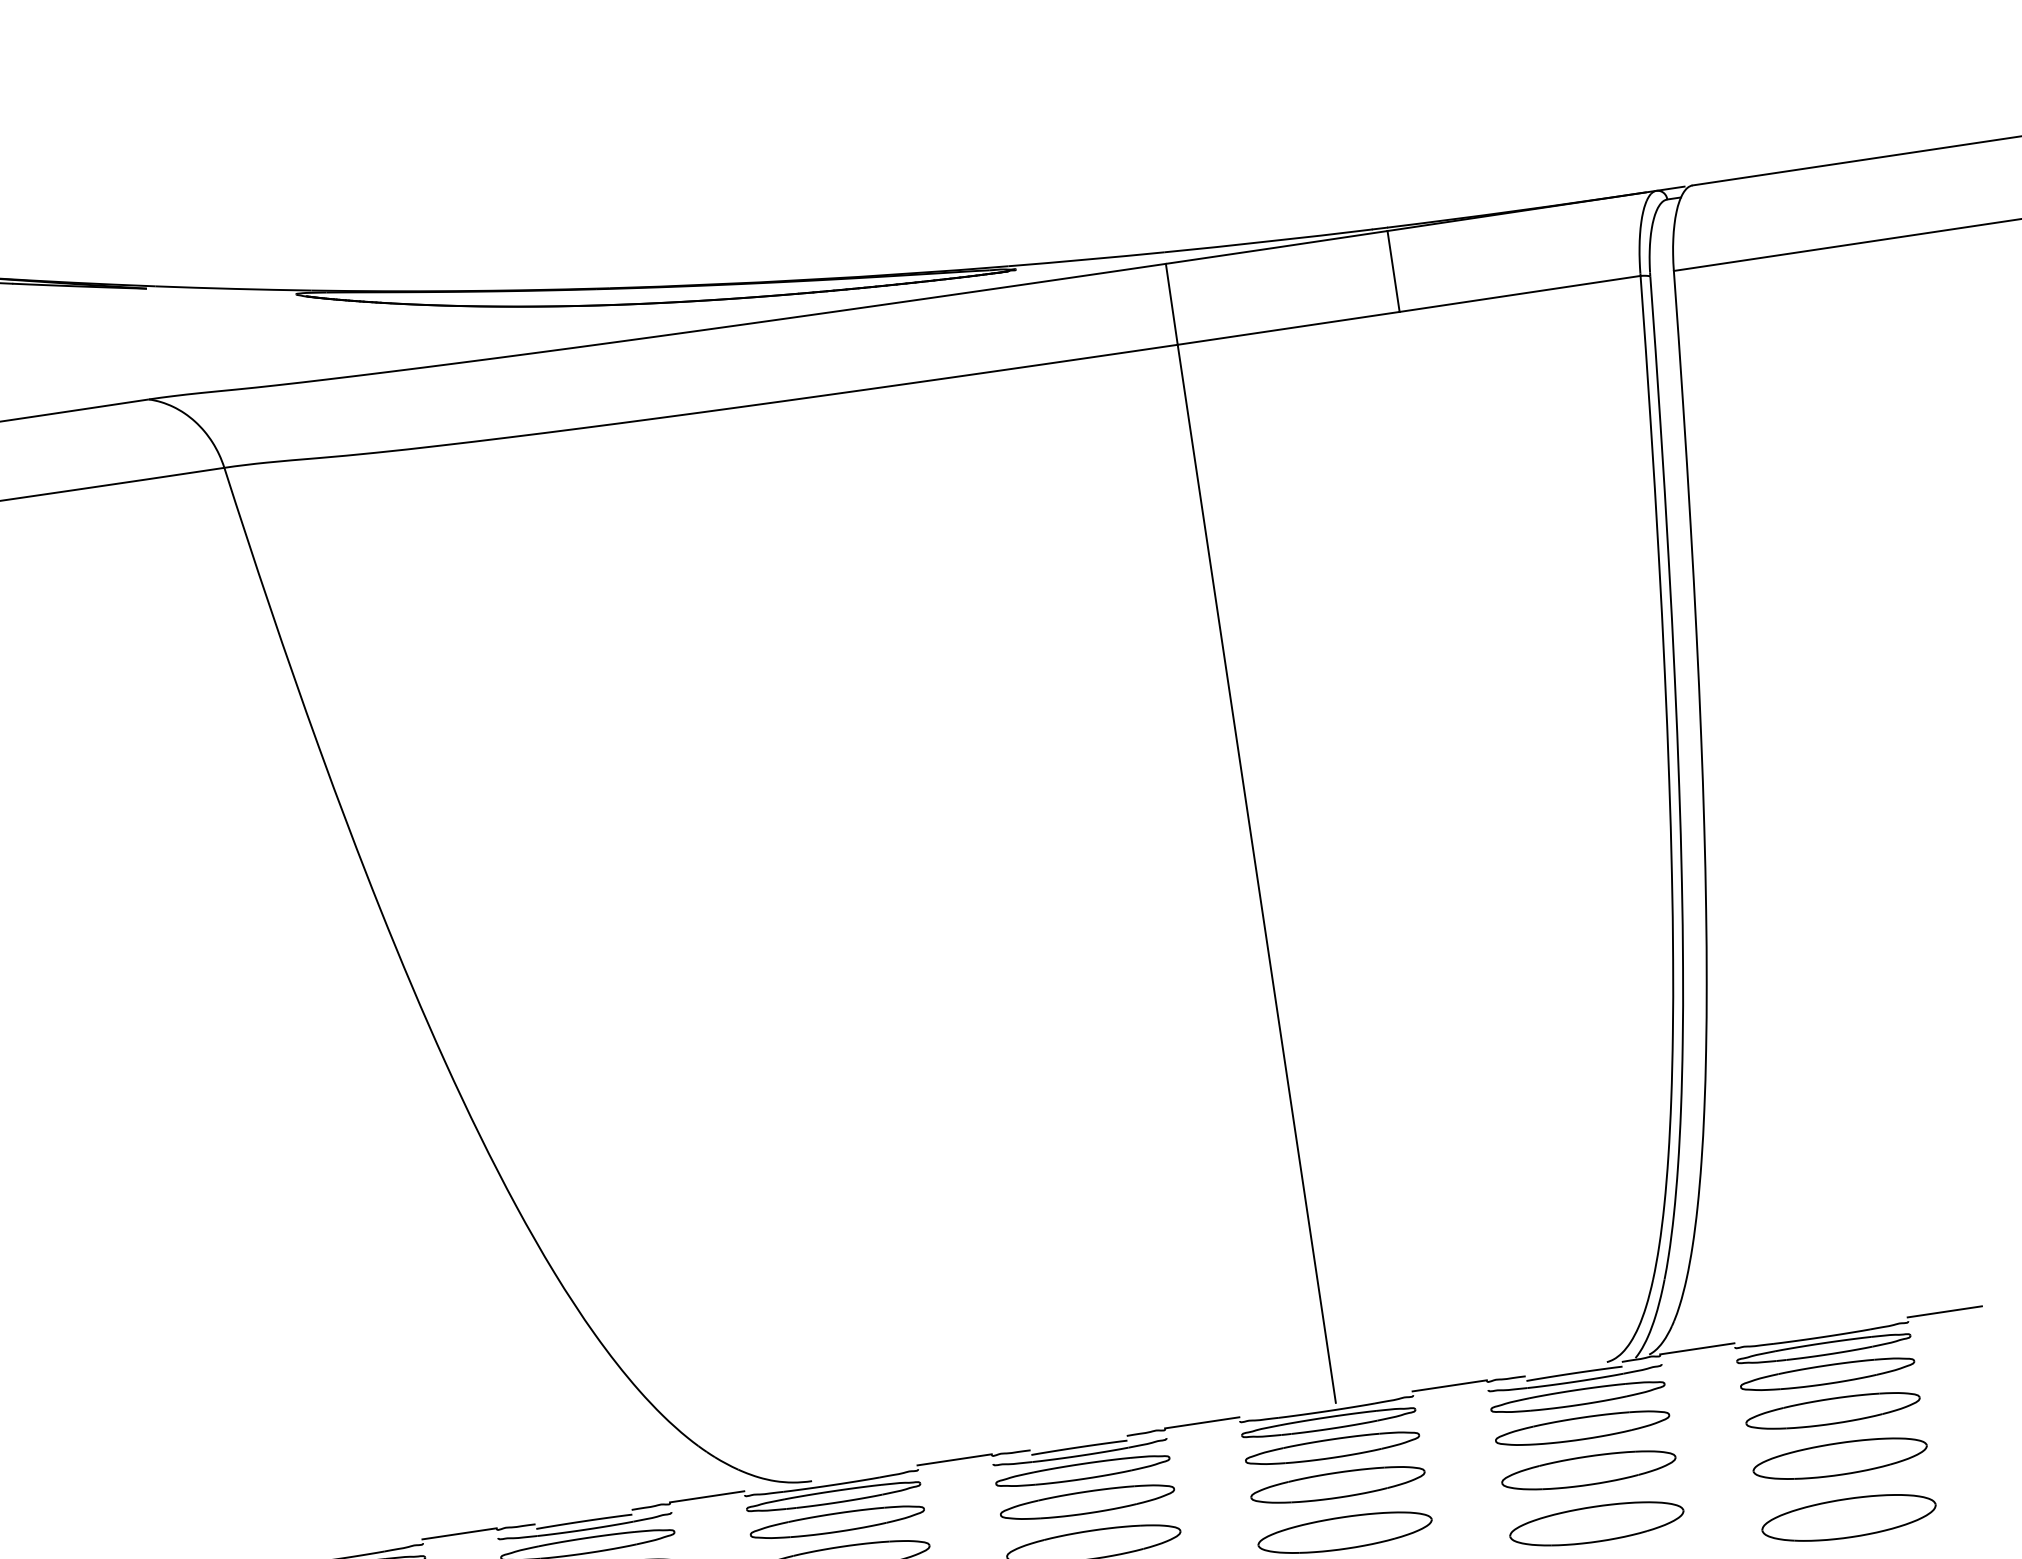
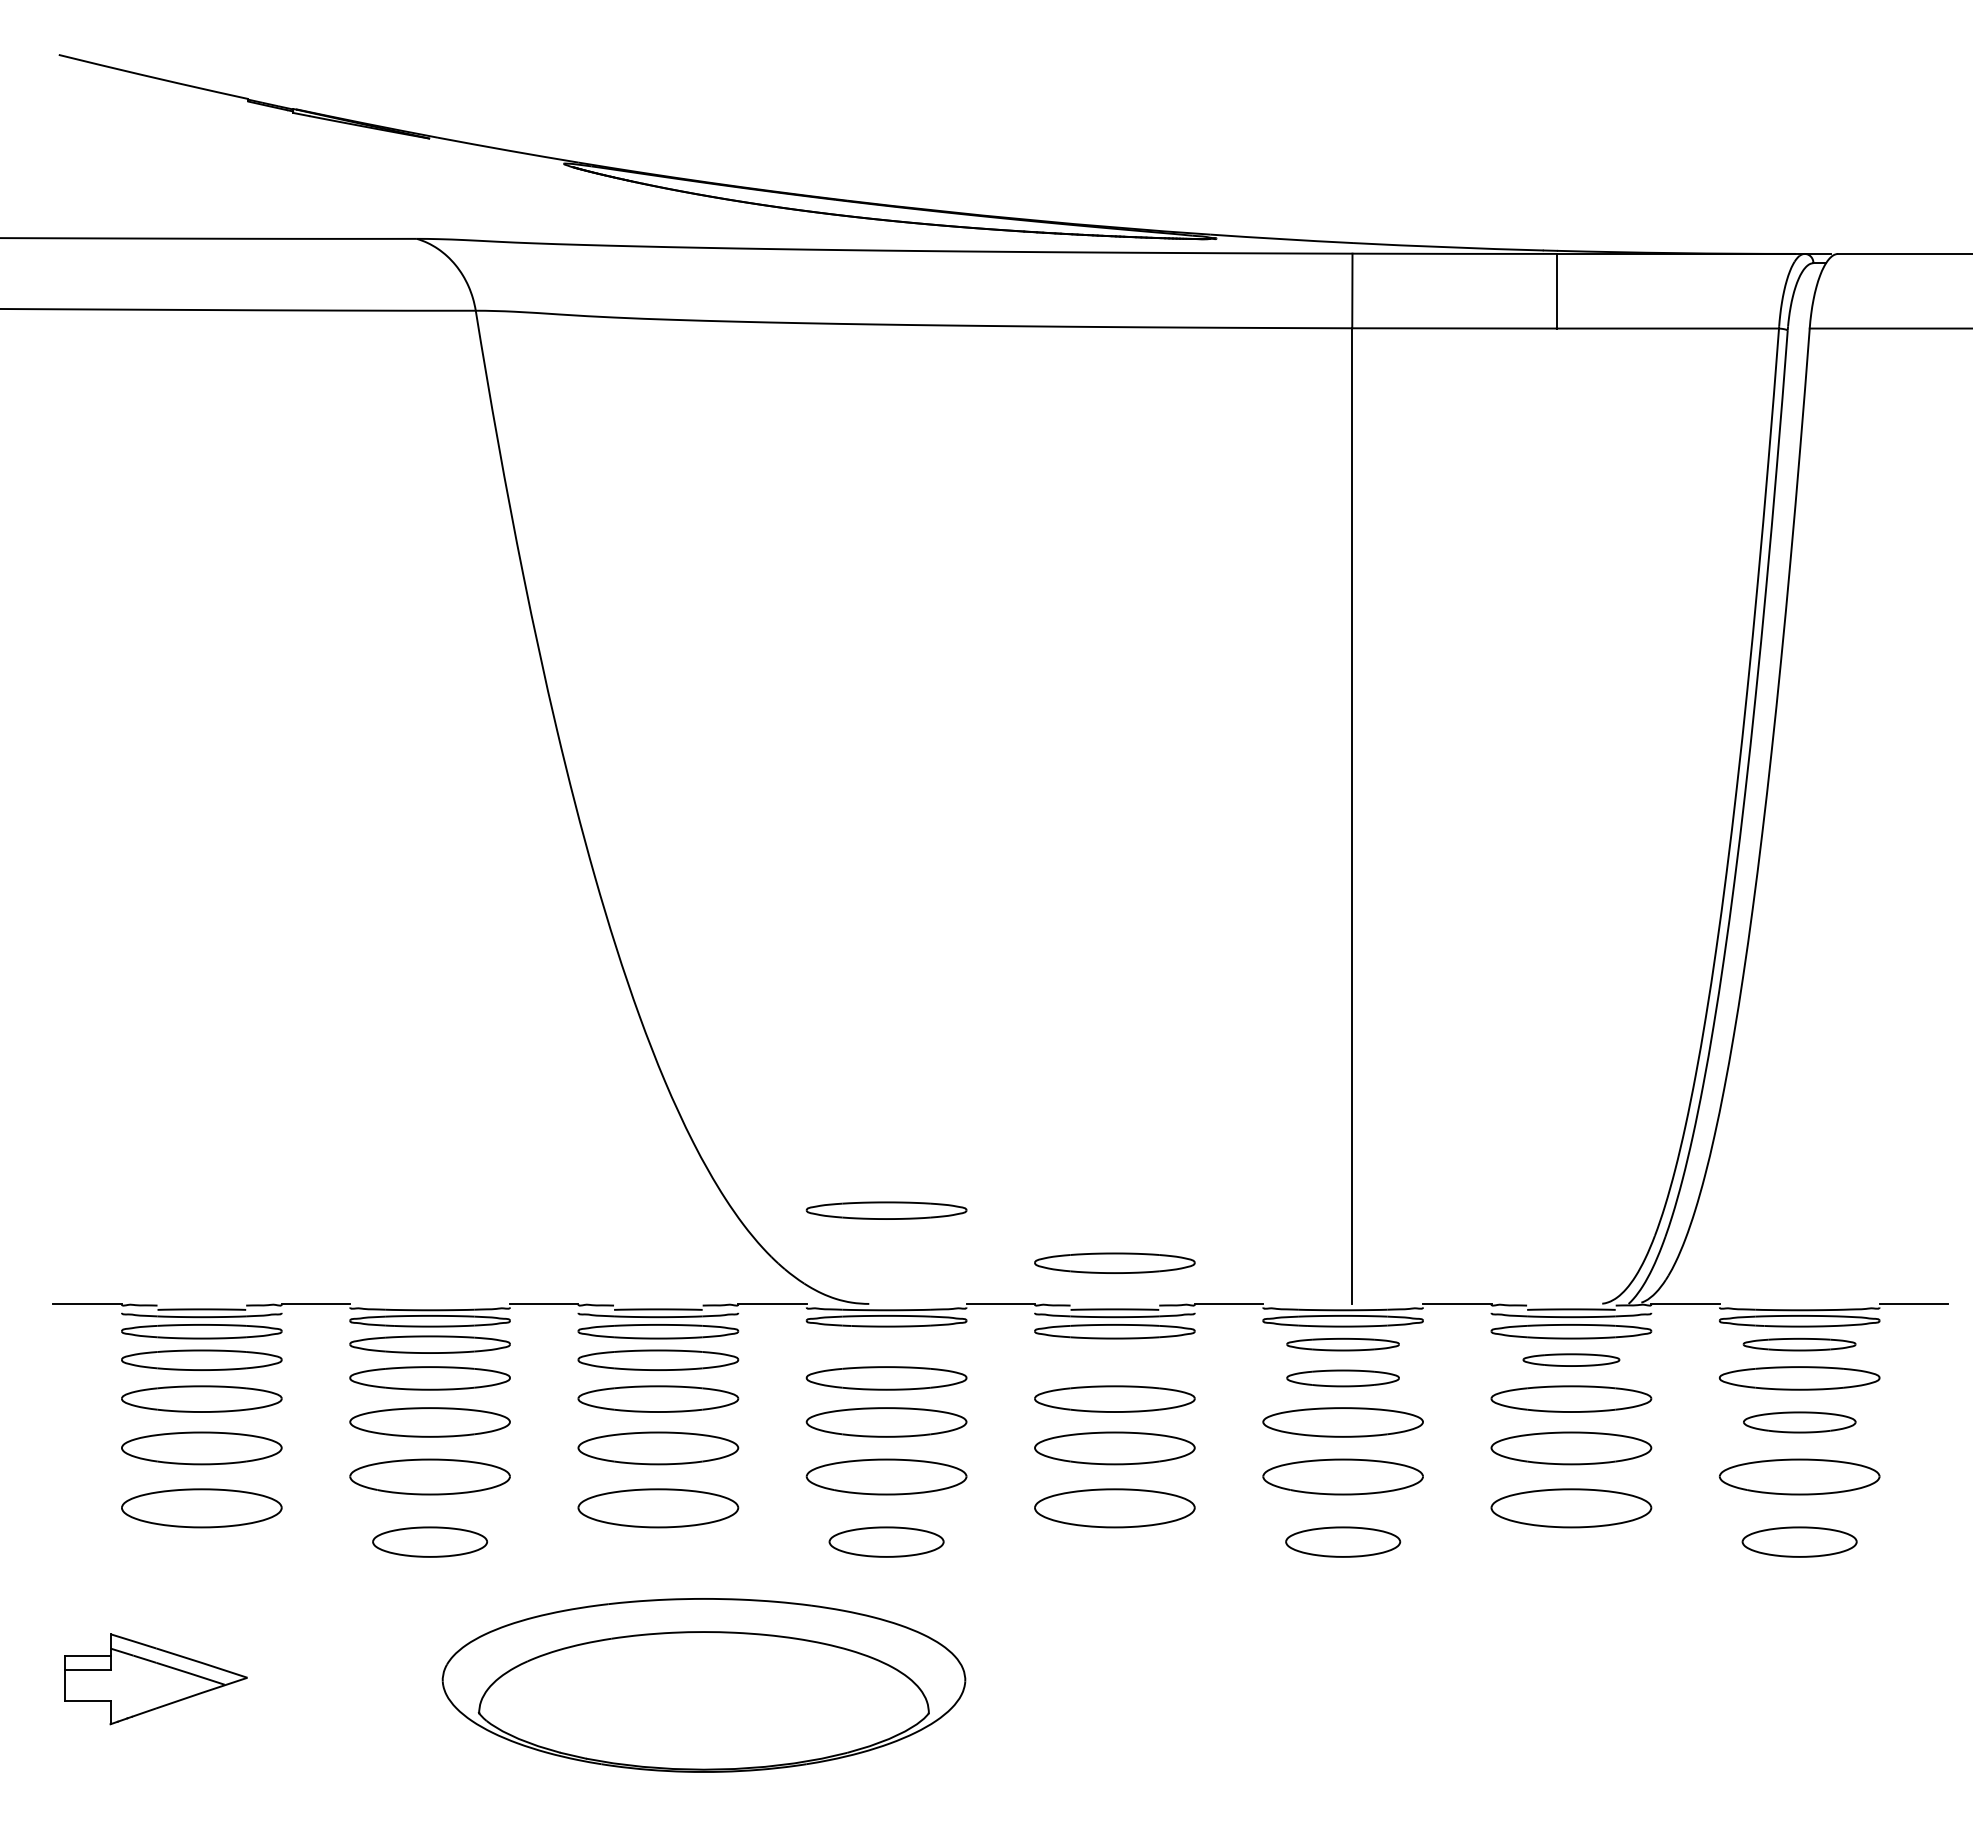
part: (1827, 1374) -> (1799, 1344), size x0.7
part: (1582, 1427) -> (1571, 1359), size x0.6
part: (1331, 1448) -> (1342, 1344), size x0.7
part: (1840, 1458) -> (1799, 1422), size x0.7
part: (1337, 1485) -> (1342, 1378), size x0.7
part: (1087, 1501) -> (1114, 1262), moved
part: (837, 1522) -> (886, 1210), moved

